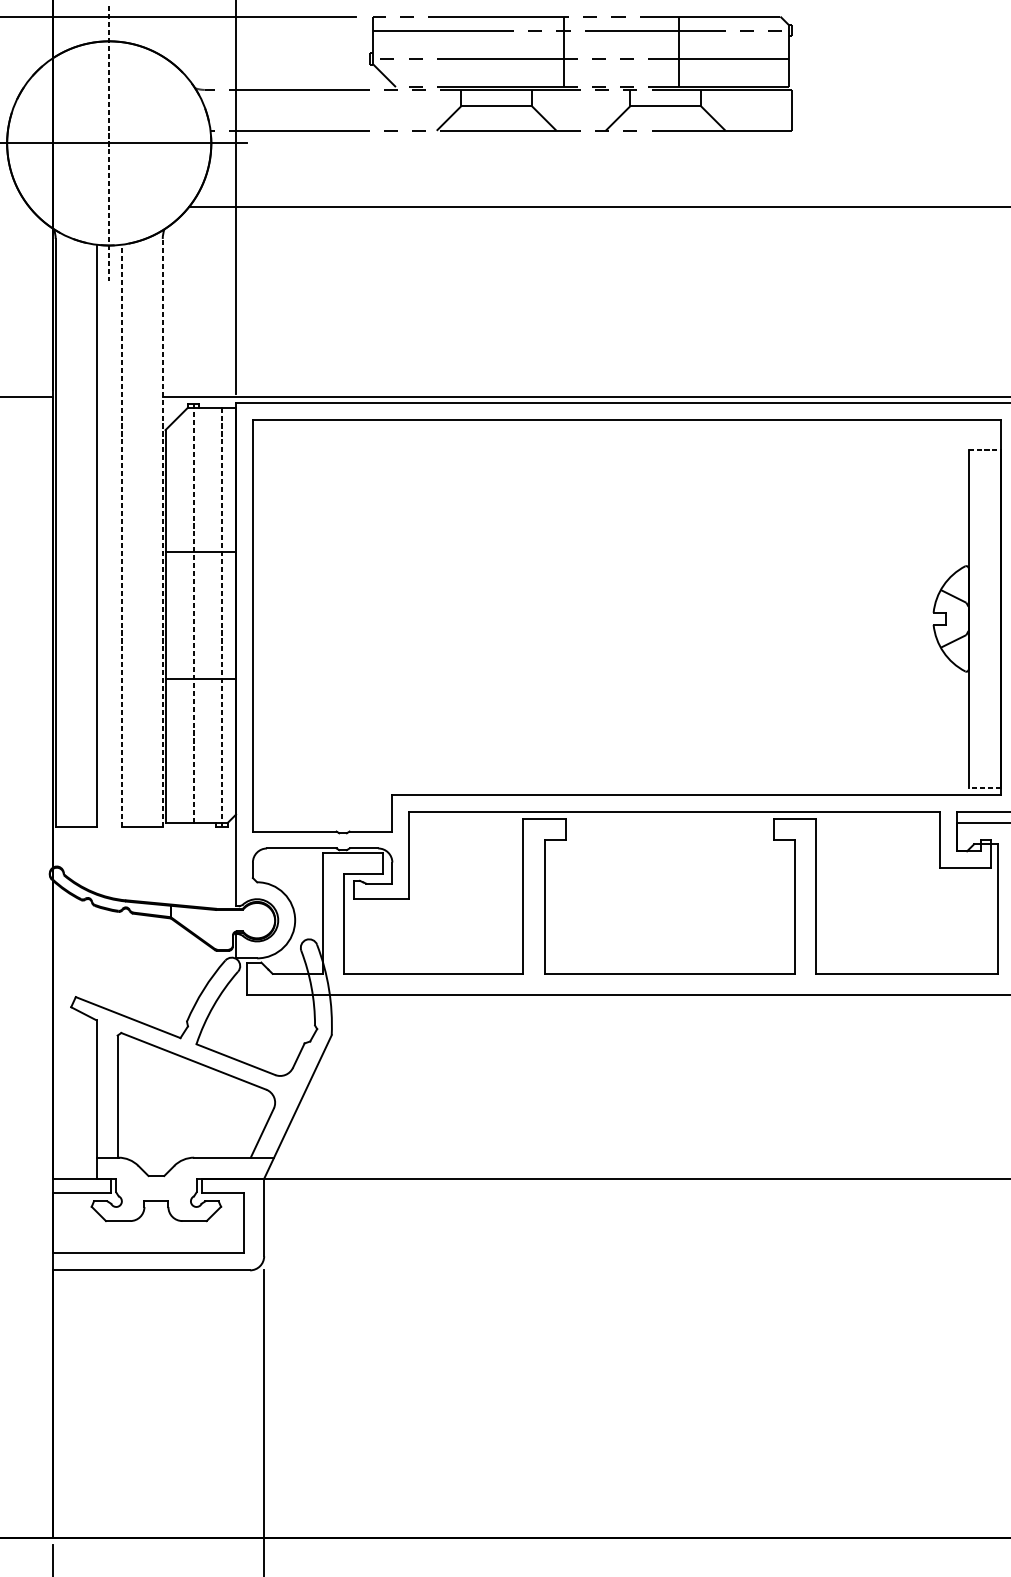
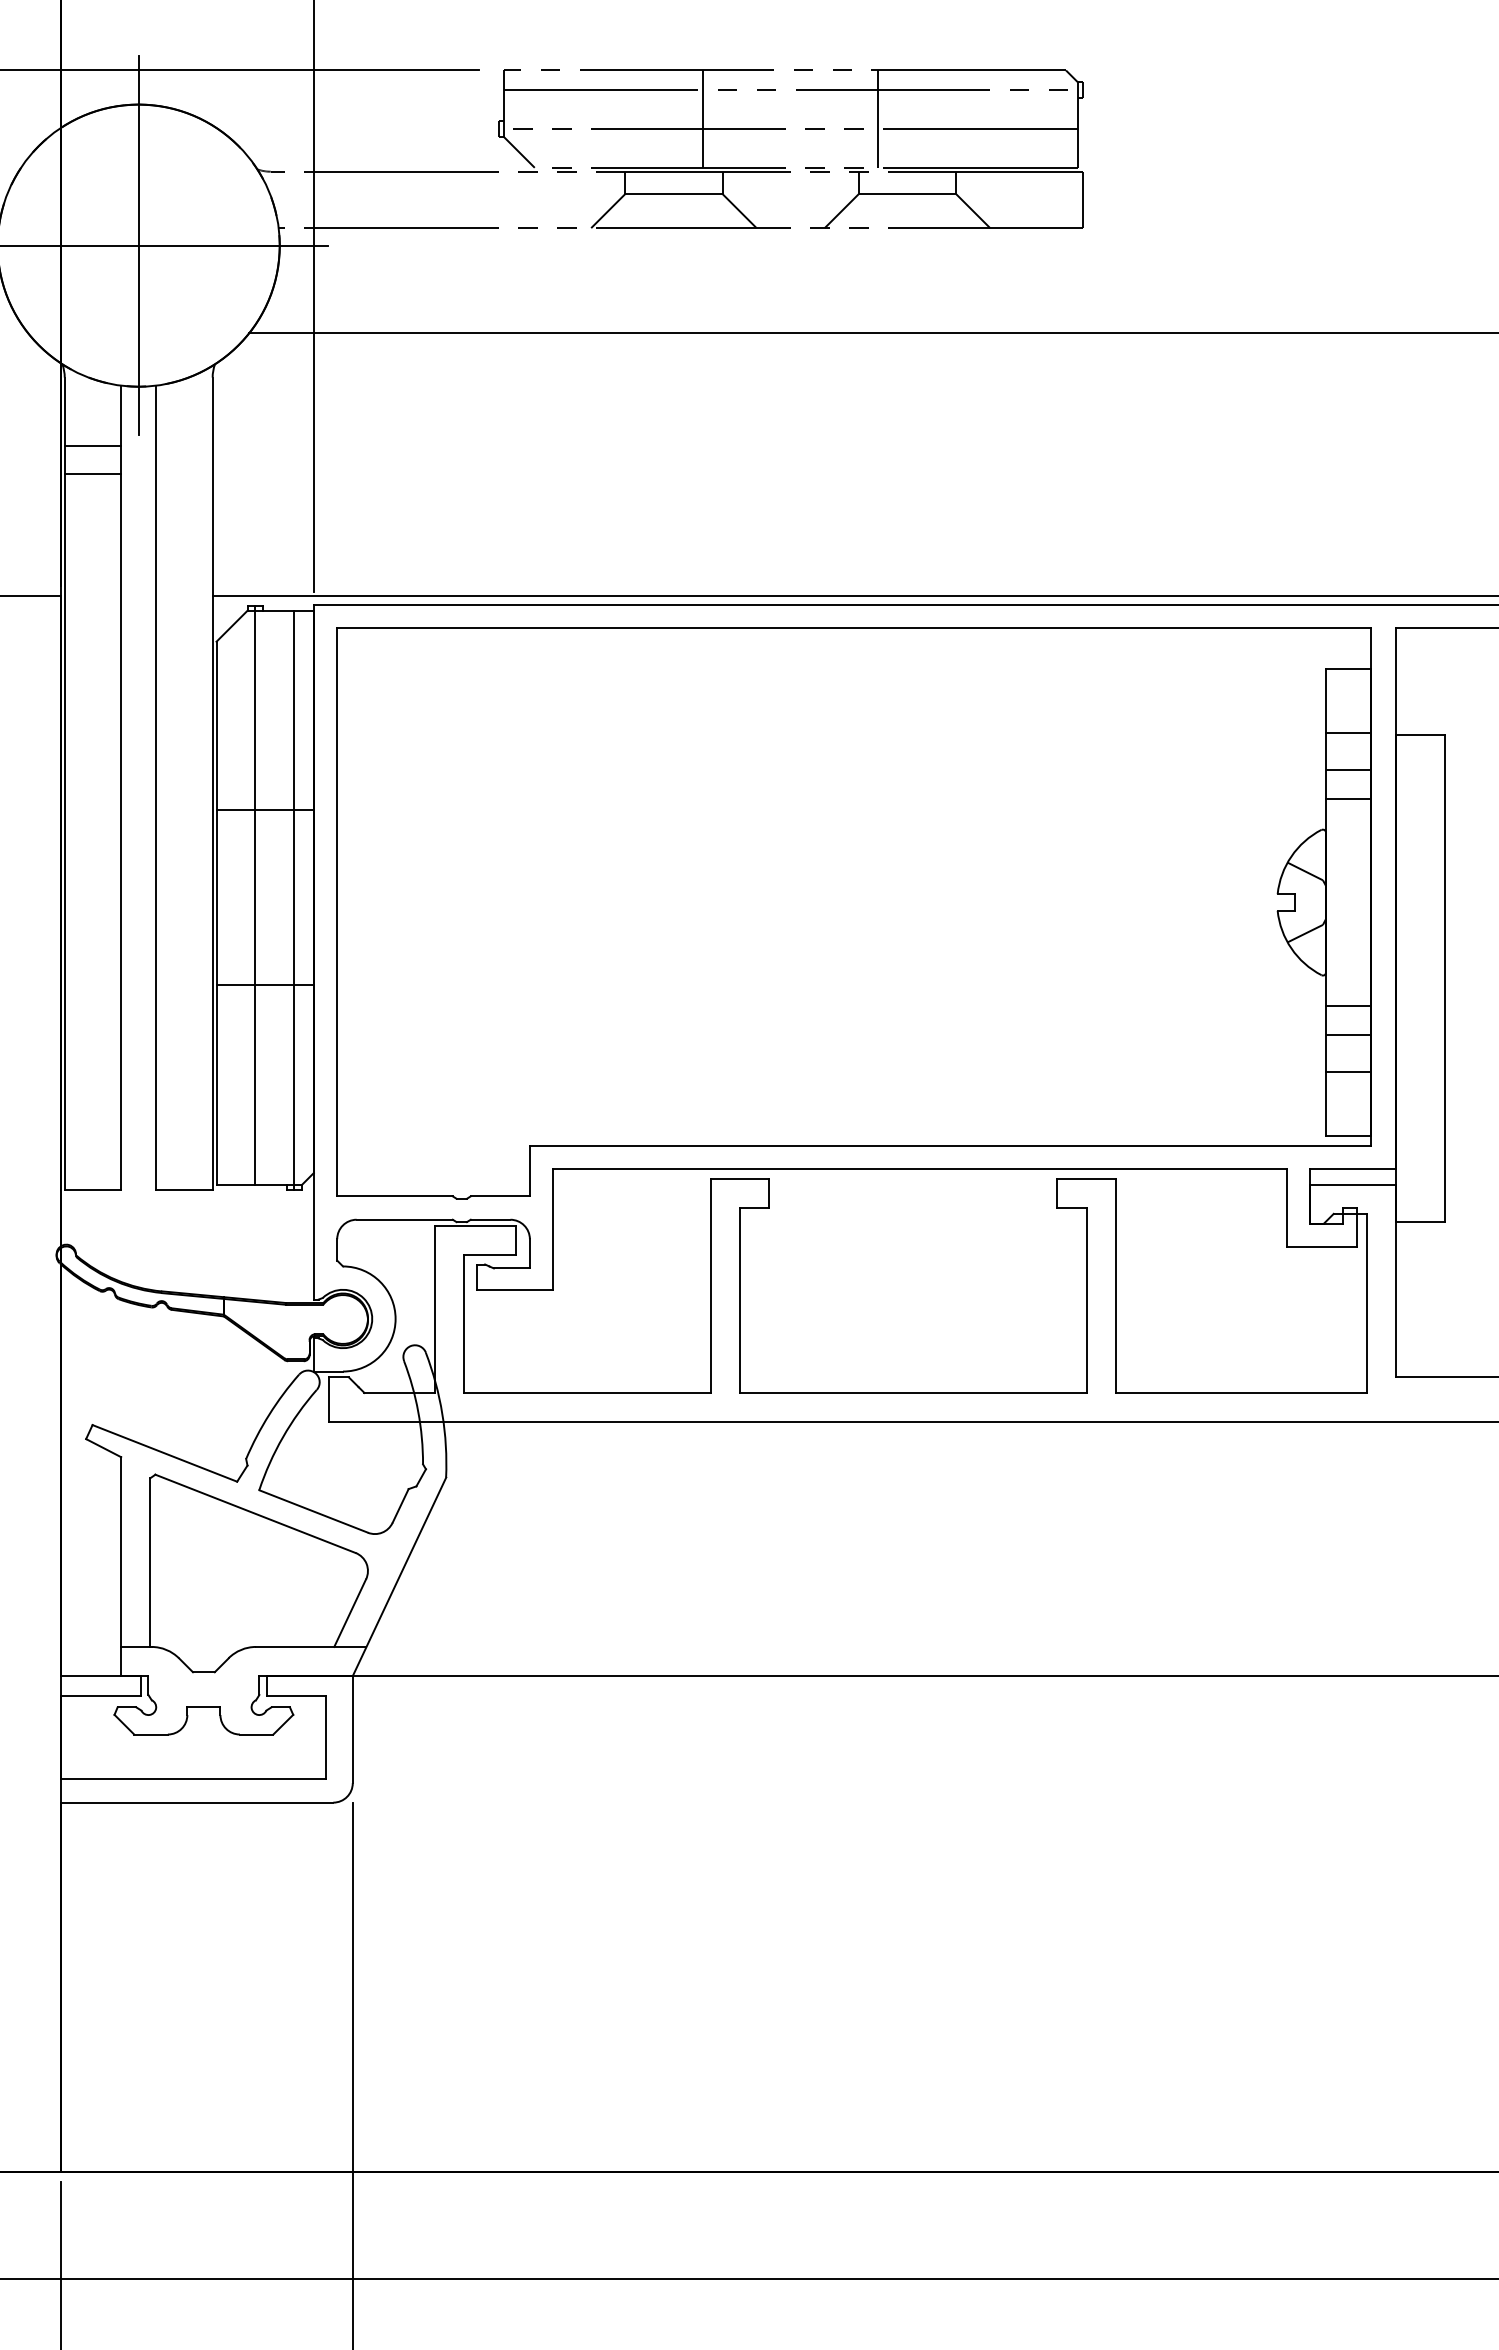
line: (564, 51) -> (703, 118), moved
line: (679, 51) -> (878, 118), moved
line: (109, 143) -> (138, 245), dashed -> solid
line: (75, 288) -> (92, 445), added
line: (75, 308) -> (92, 473), added
line: (984, 449) -> (1348, 668), dashed -> solid
line: (984, 496) -> (1347, 733), added
line: (984, 523) -> (1347, 770), added
line: (162, 532) -> (212, 783), dashed -> solid
line: (122, 535) -> (156, 787), dashed -> solid
line: (984, 544) -> (1347, 799), added
line: (193, 613) -> (255, 895), dashed -> solid
line: (221, 617) -> (294, 900), dashed -> solid
line: (984, 693) -> (1347, 1005), added
line: (984, 714) -> (1347, 1034), added
line: (984, 741) -> (1347, 1071), added
line: (984, 788) -> (1347, 1136), dashed -> solid

